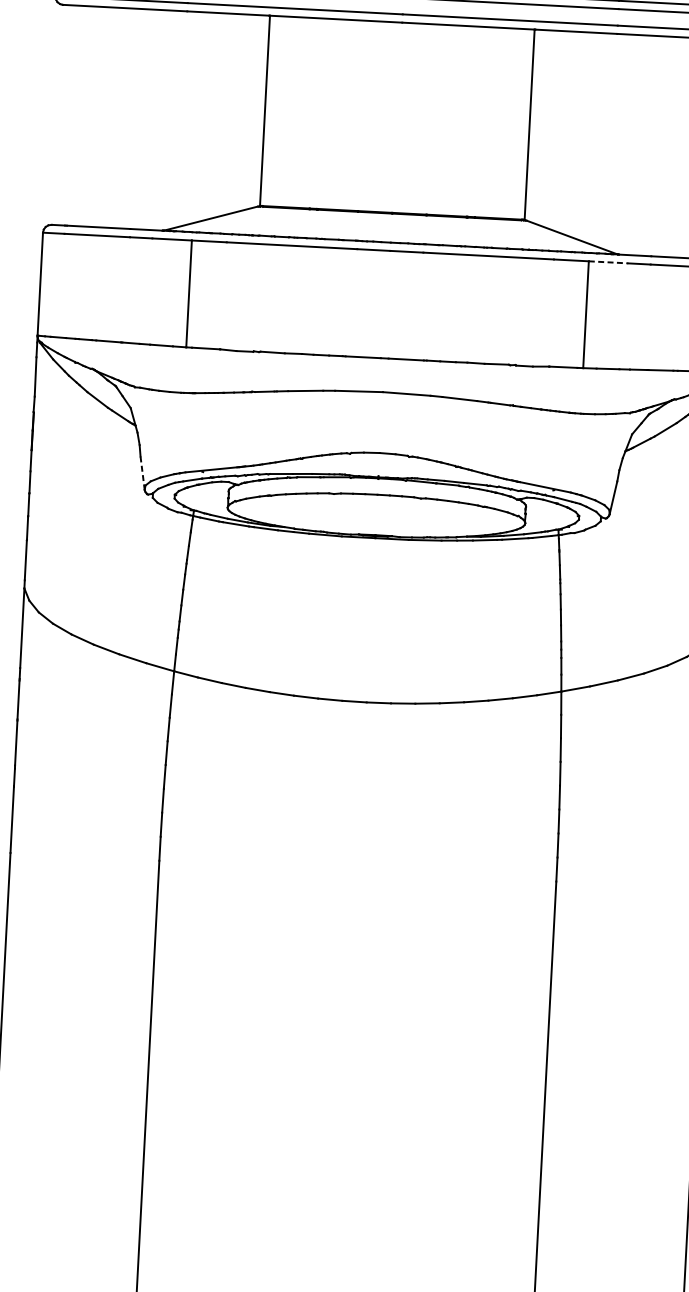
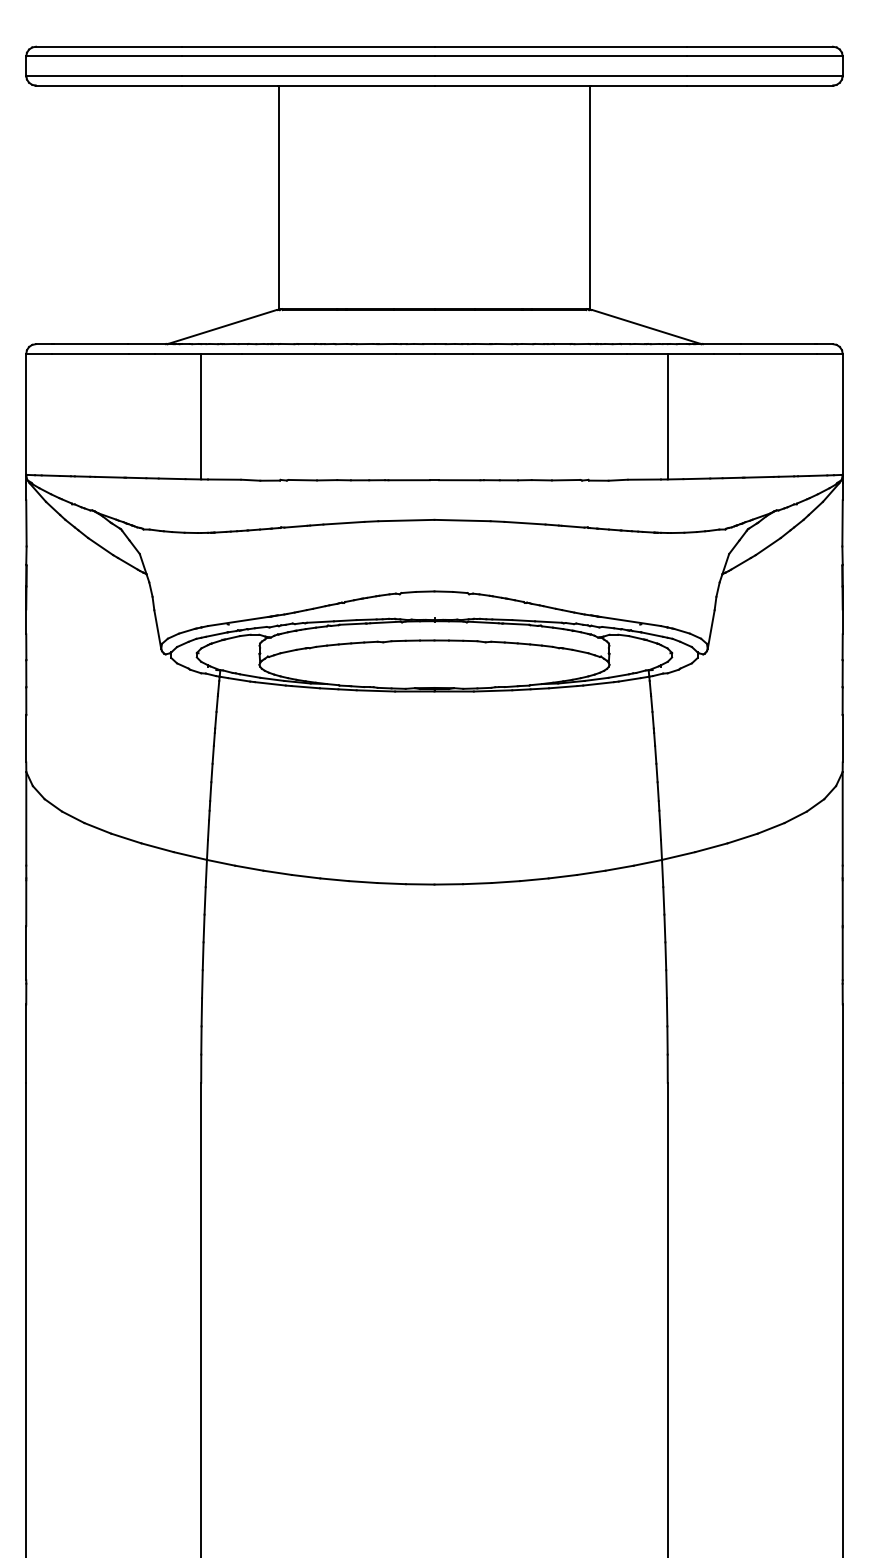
line: (609, 262) -> (691, 353), dashed -> solid
line: (142, 473) -> (157, 629), dashed -> solid

